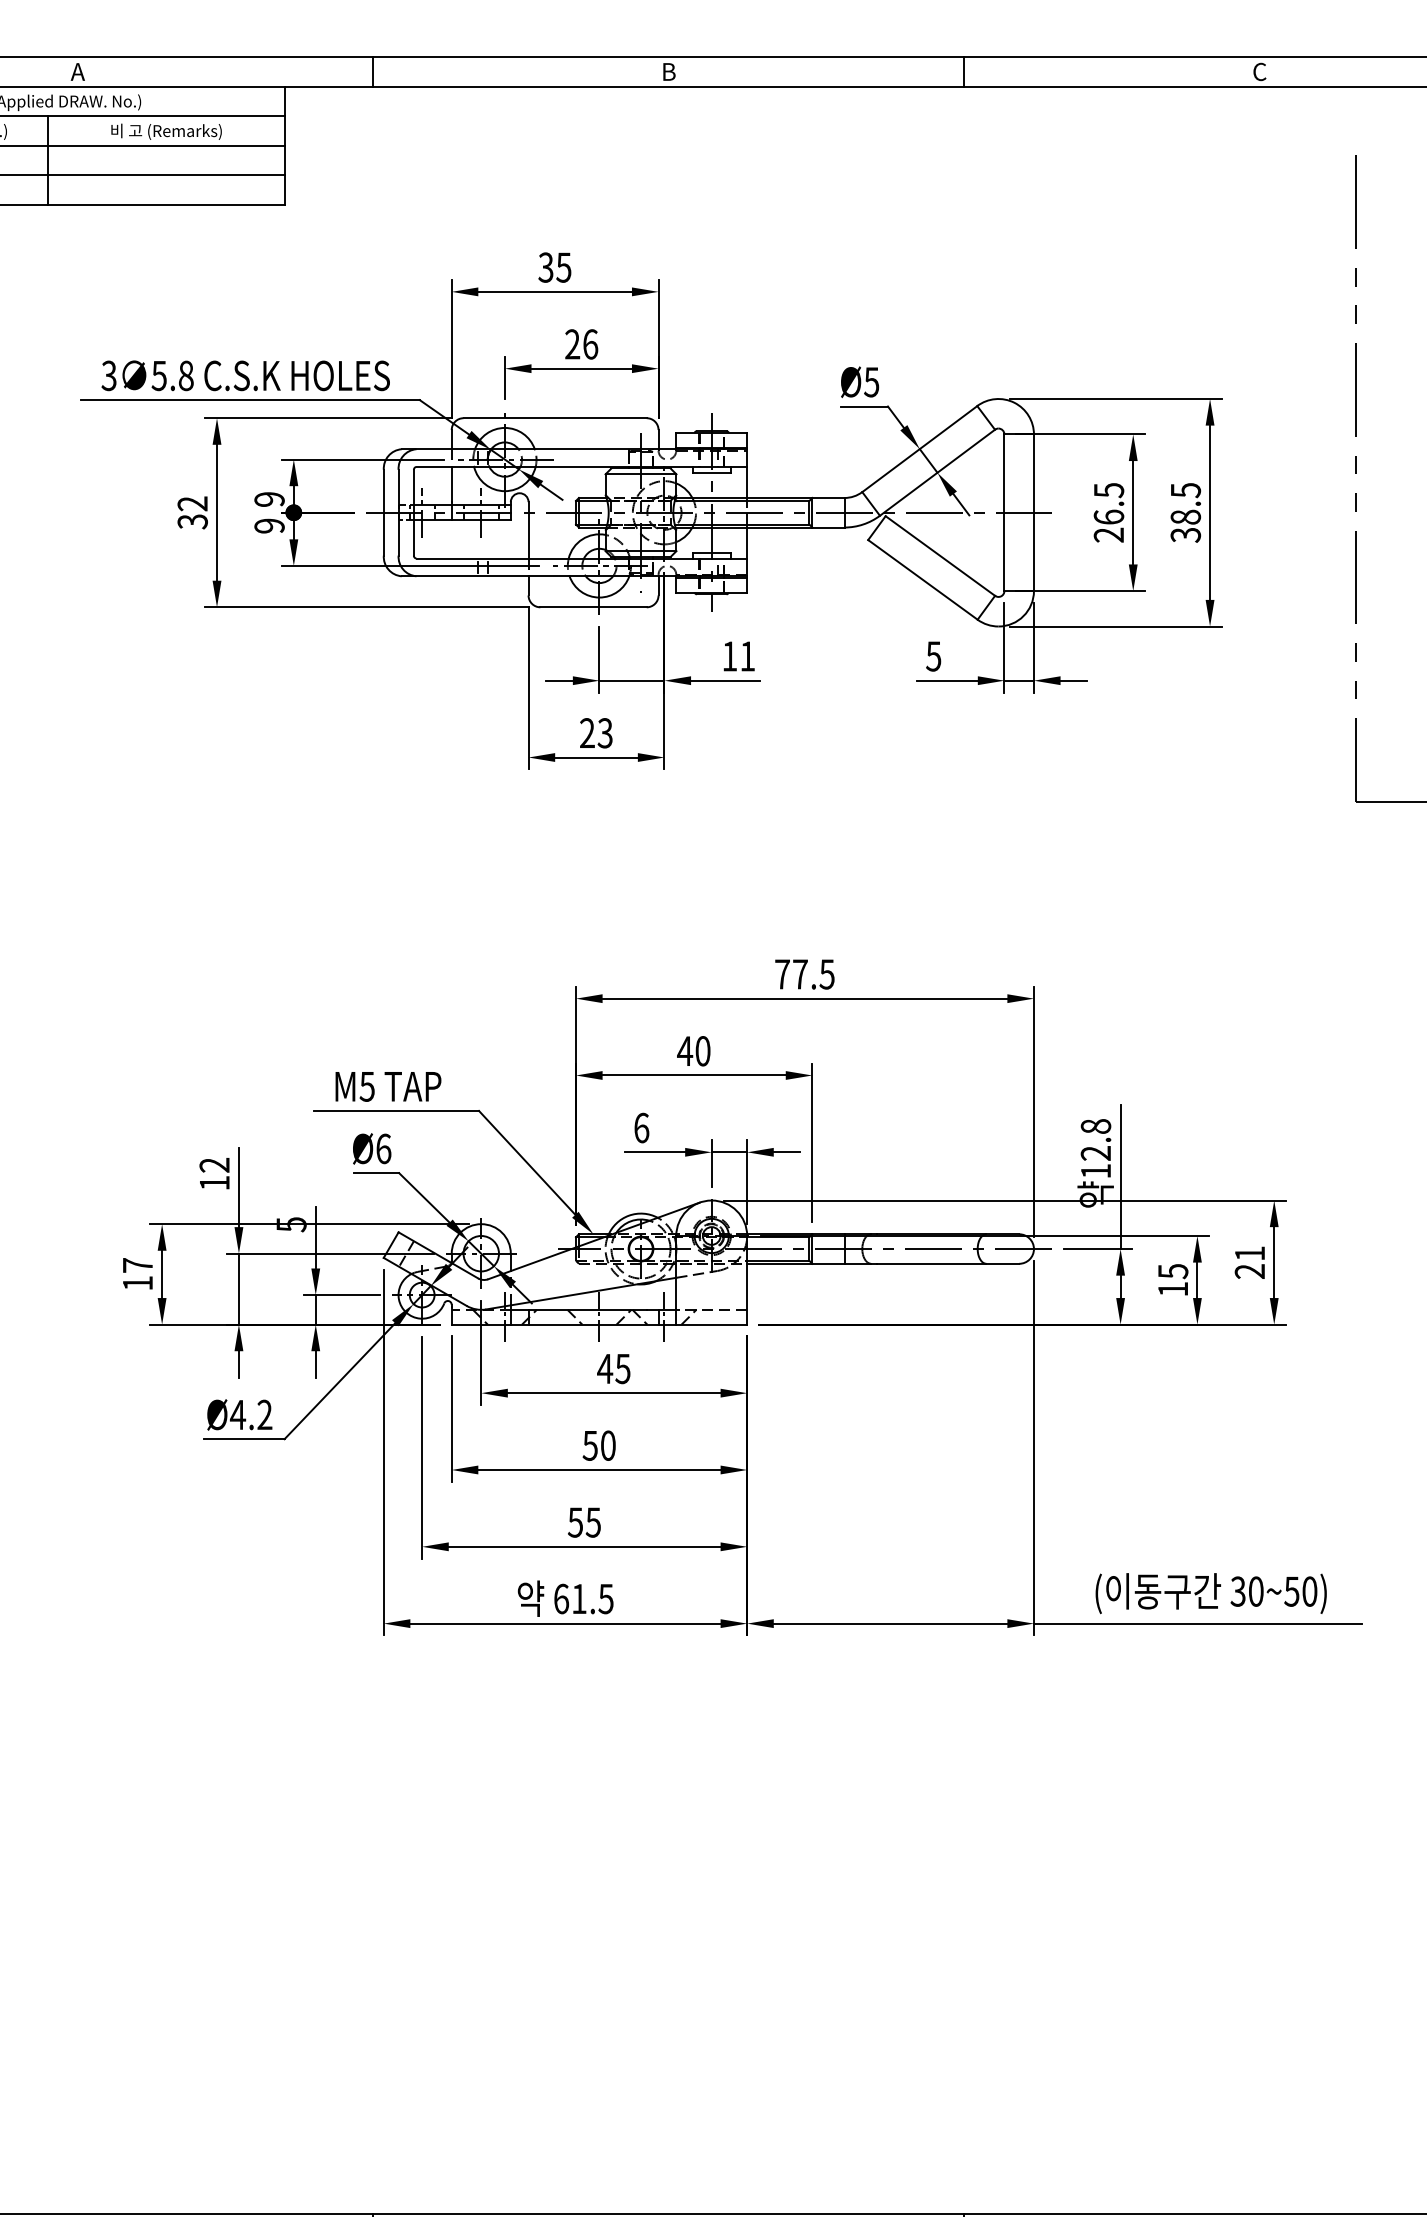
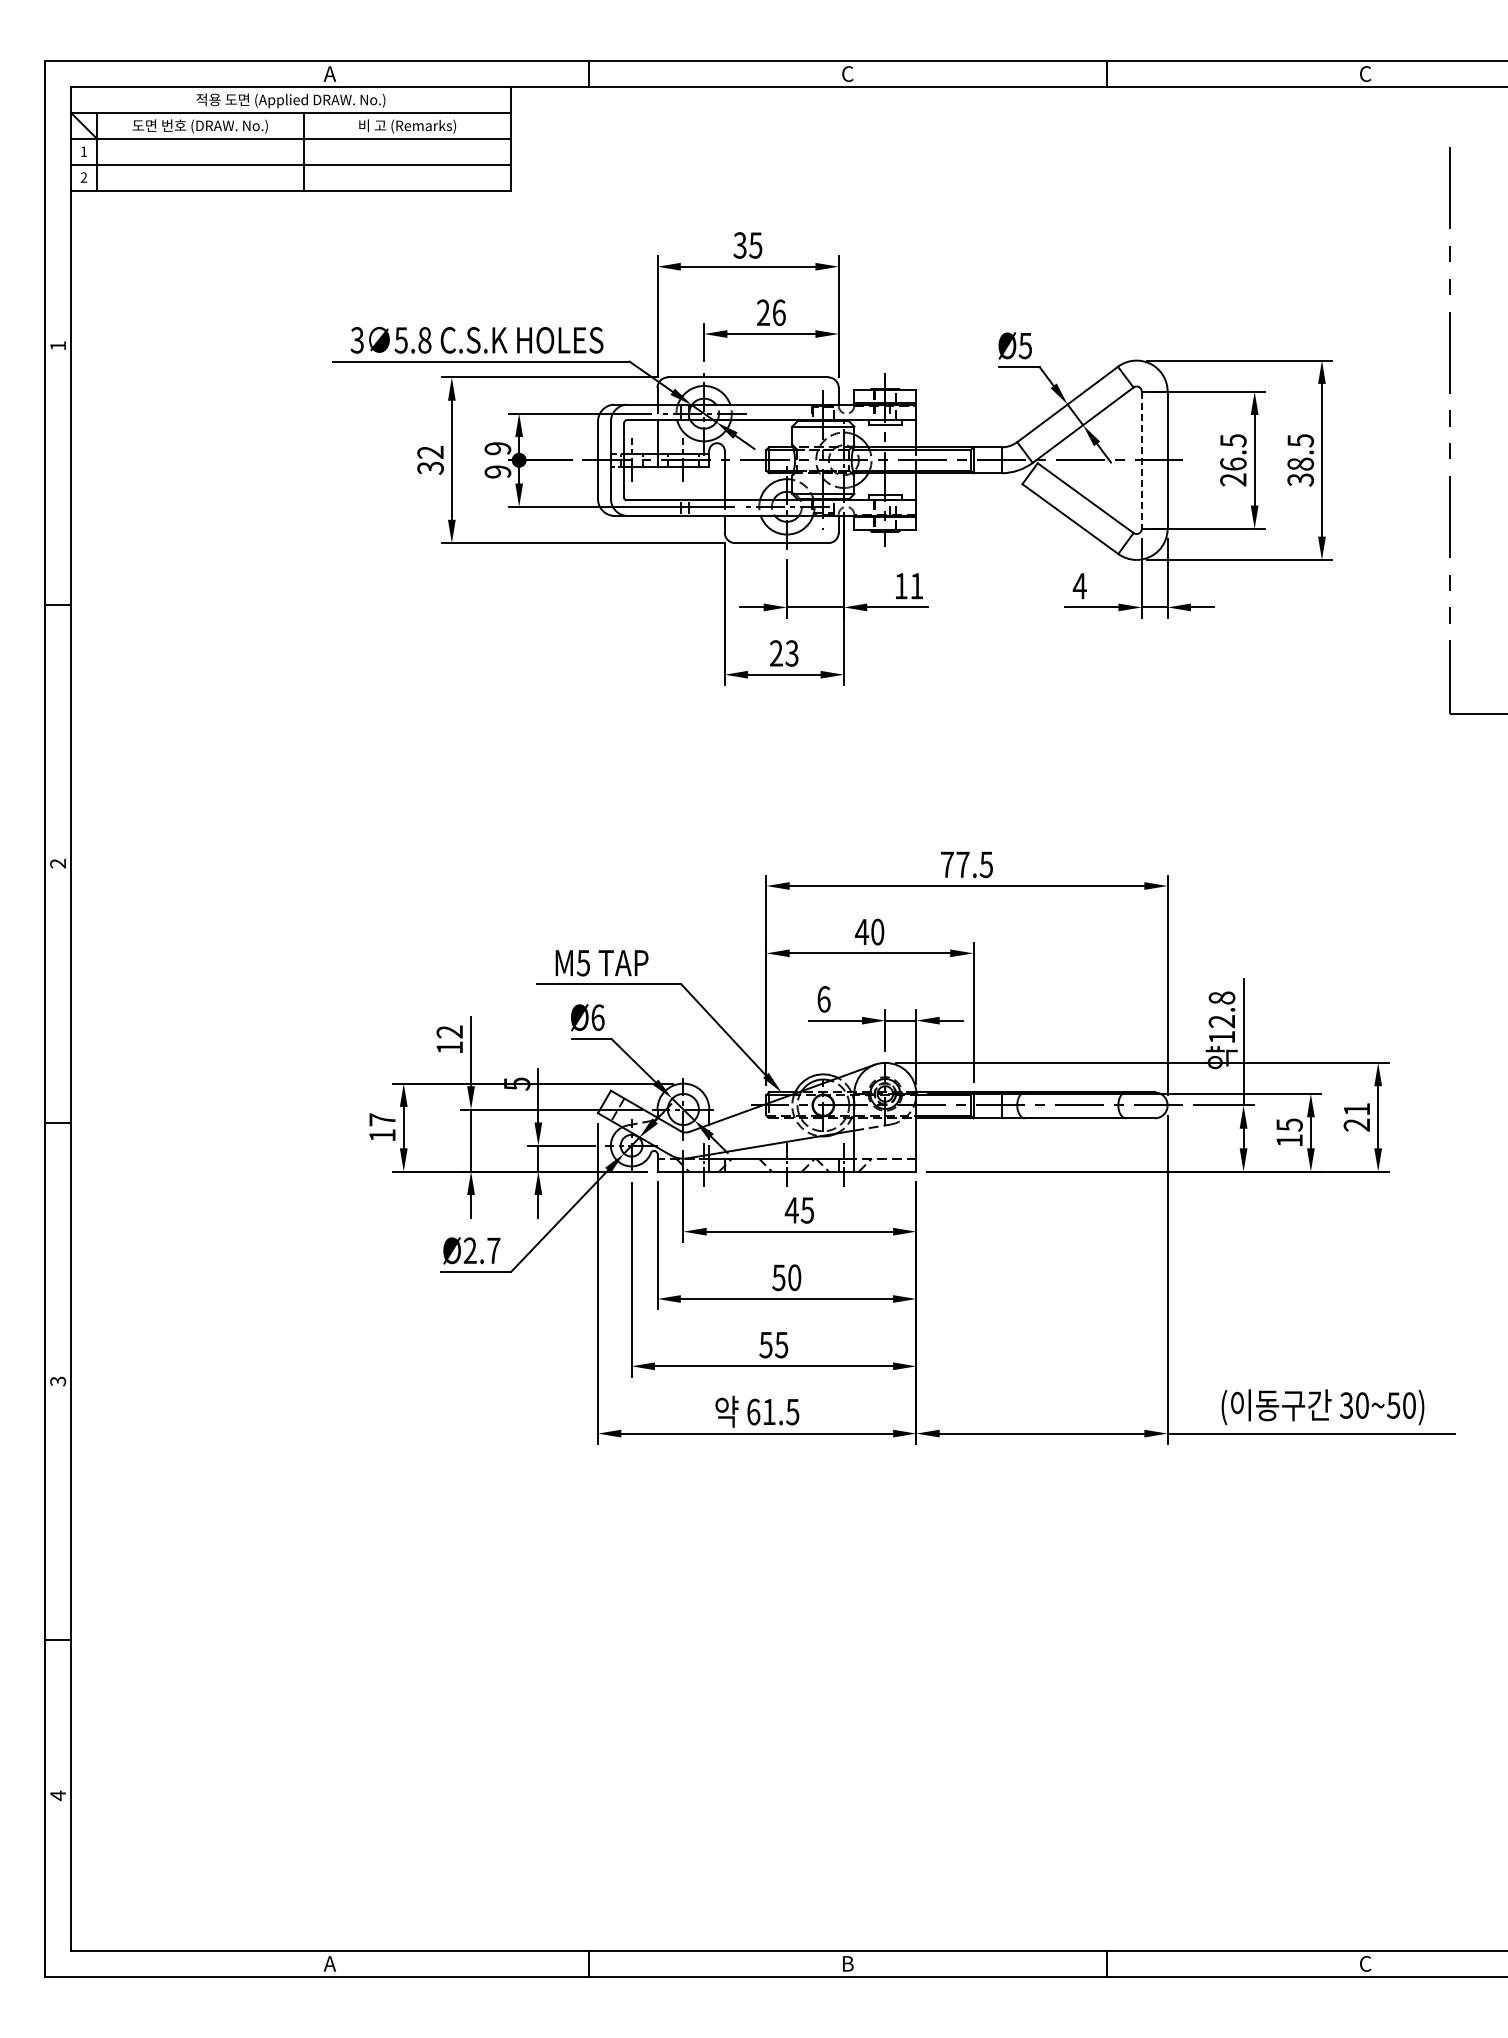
text: (668, 71) -> (847, 73), B -> C
line: (1004, 513) -> (1141, 460), solid -> dashed
text: (933, 656) -> (1079, 586), 5 -> 4
text: (250, 1414) -> (481, 1250), Ø4.2 -> Ø2.7

